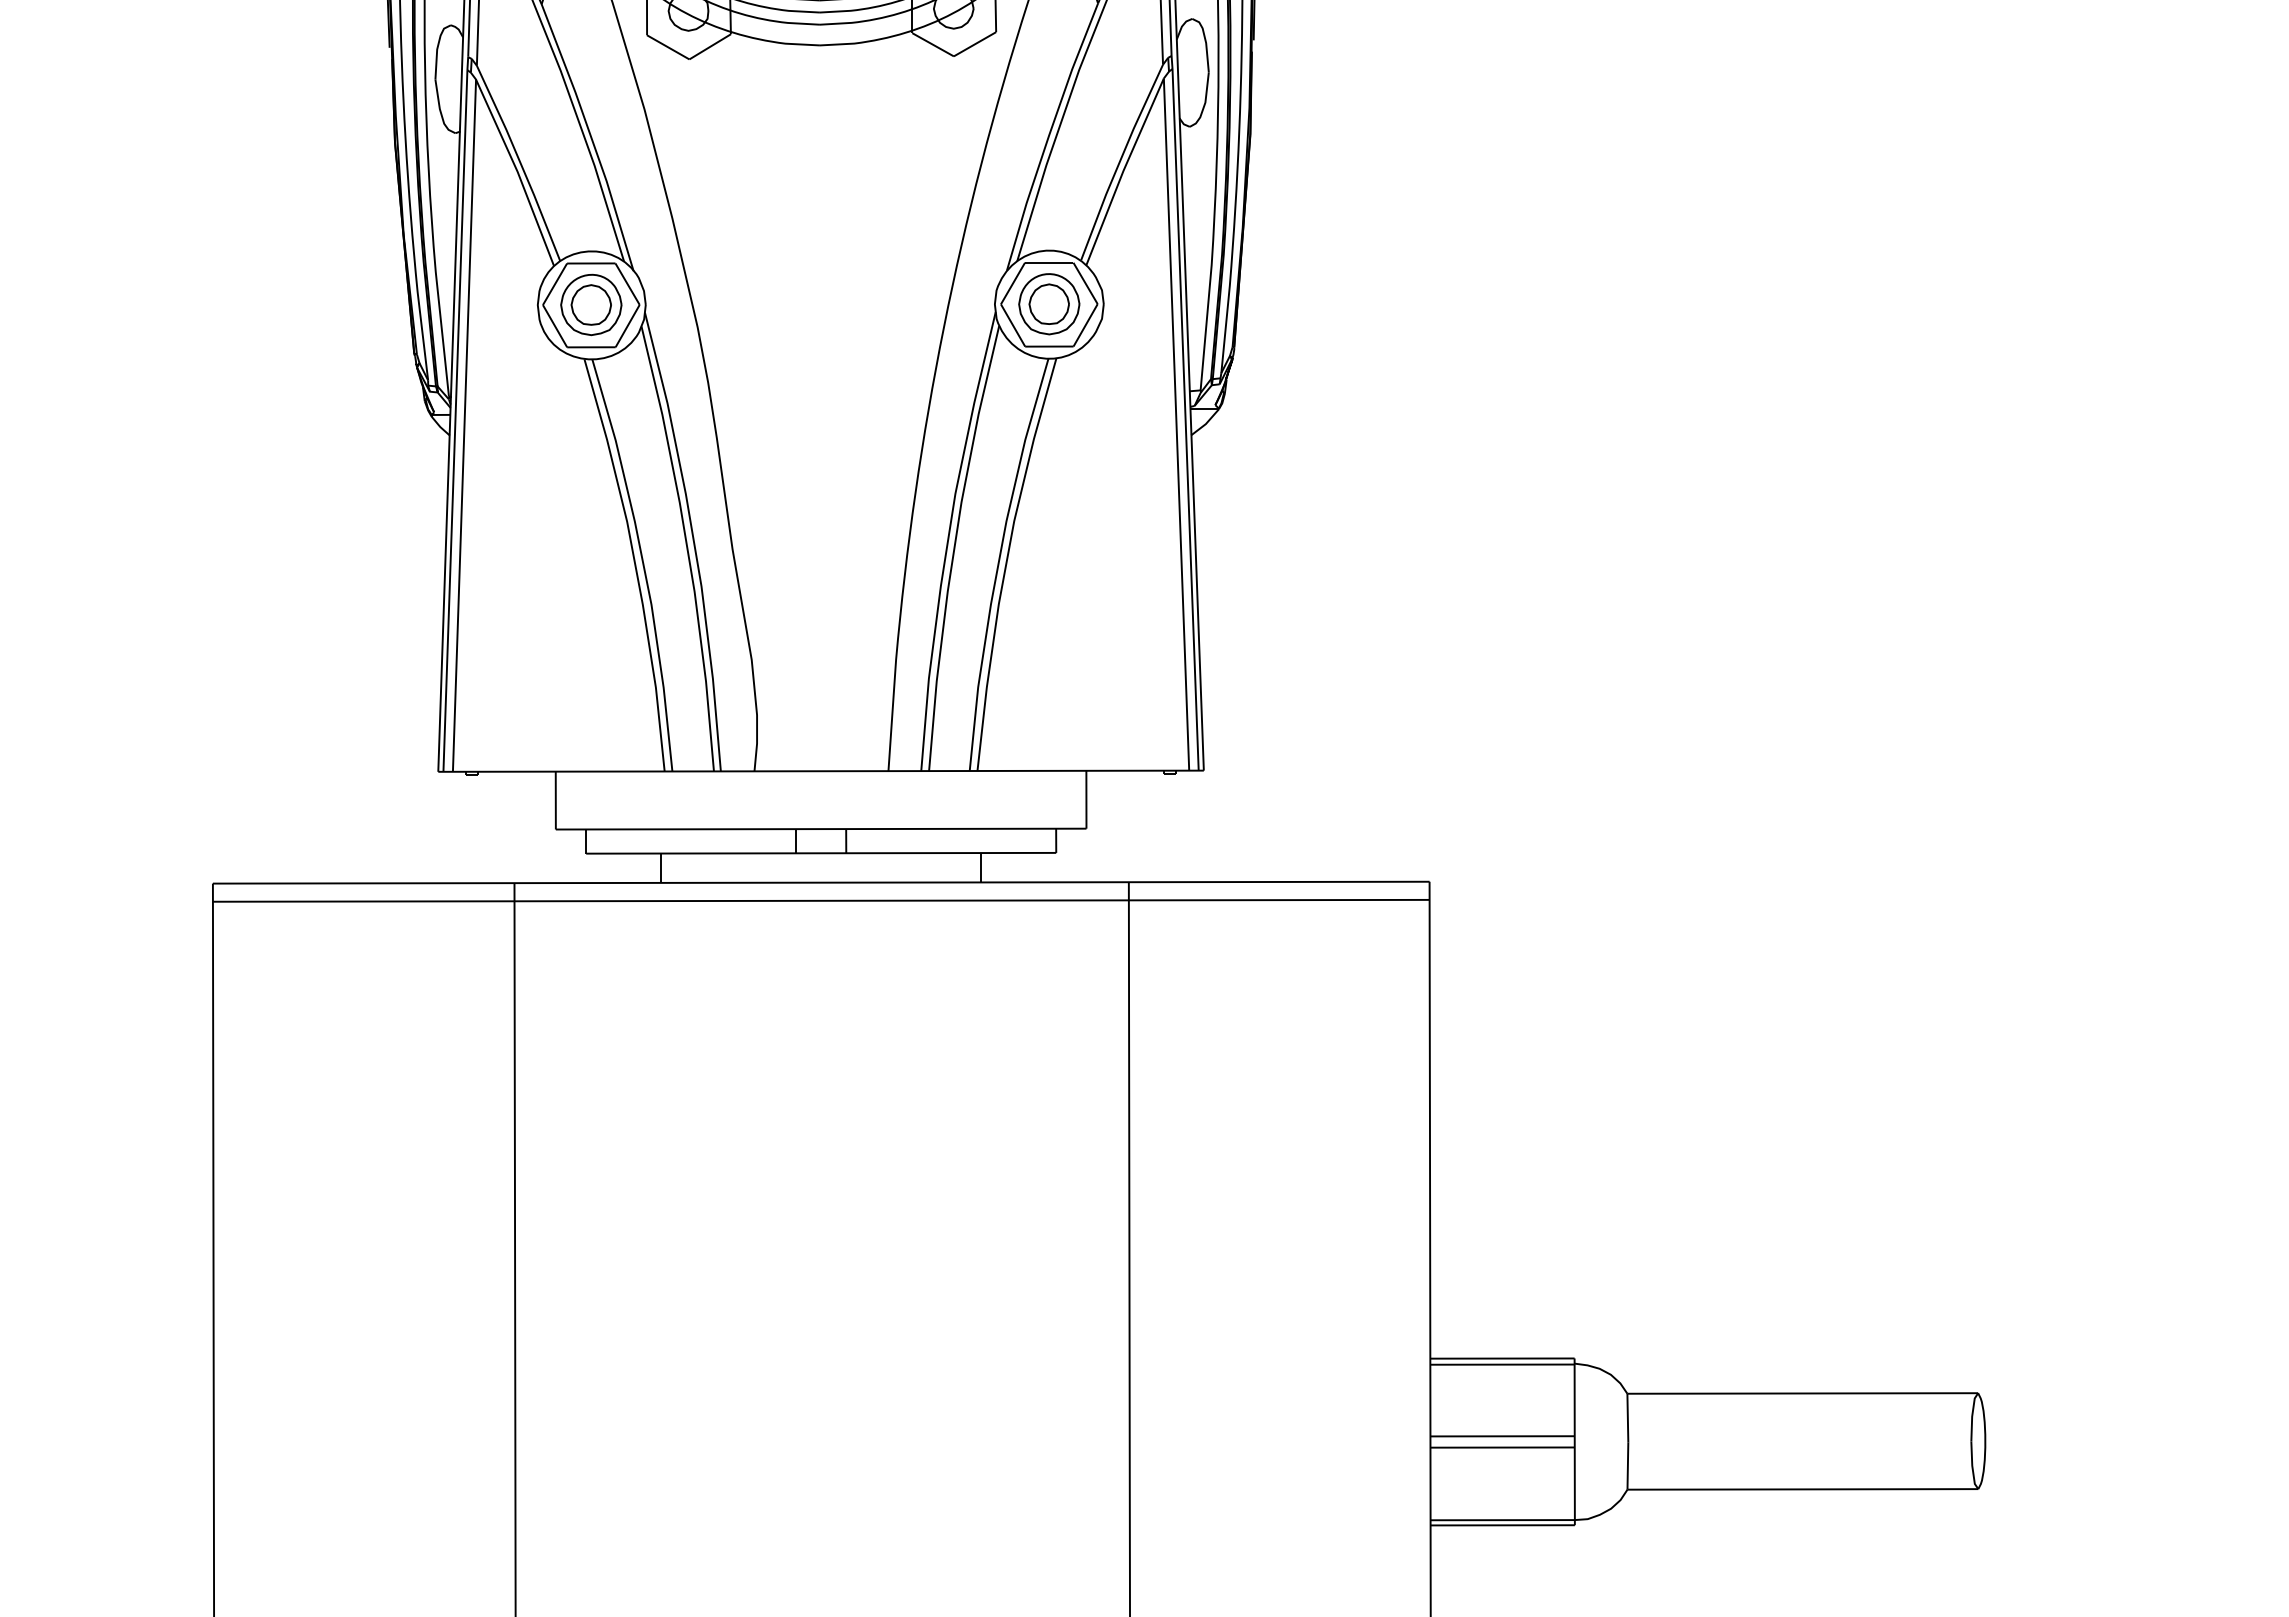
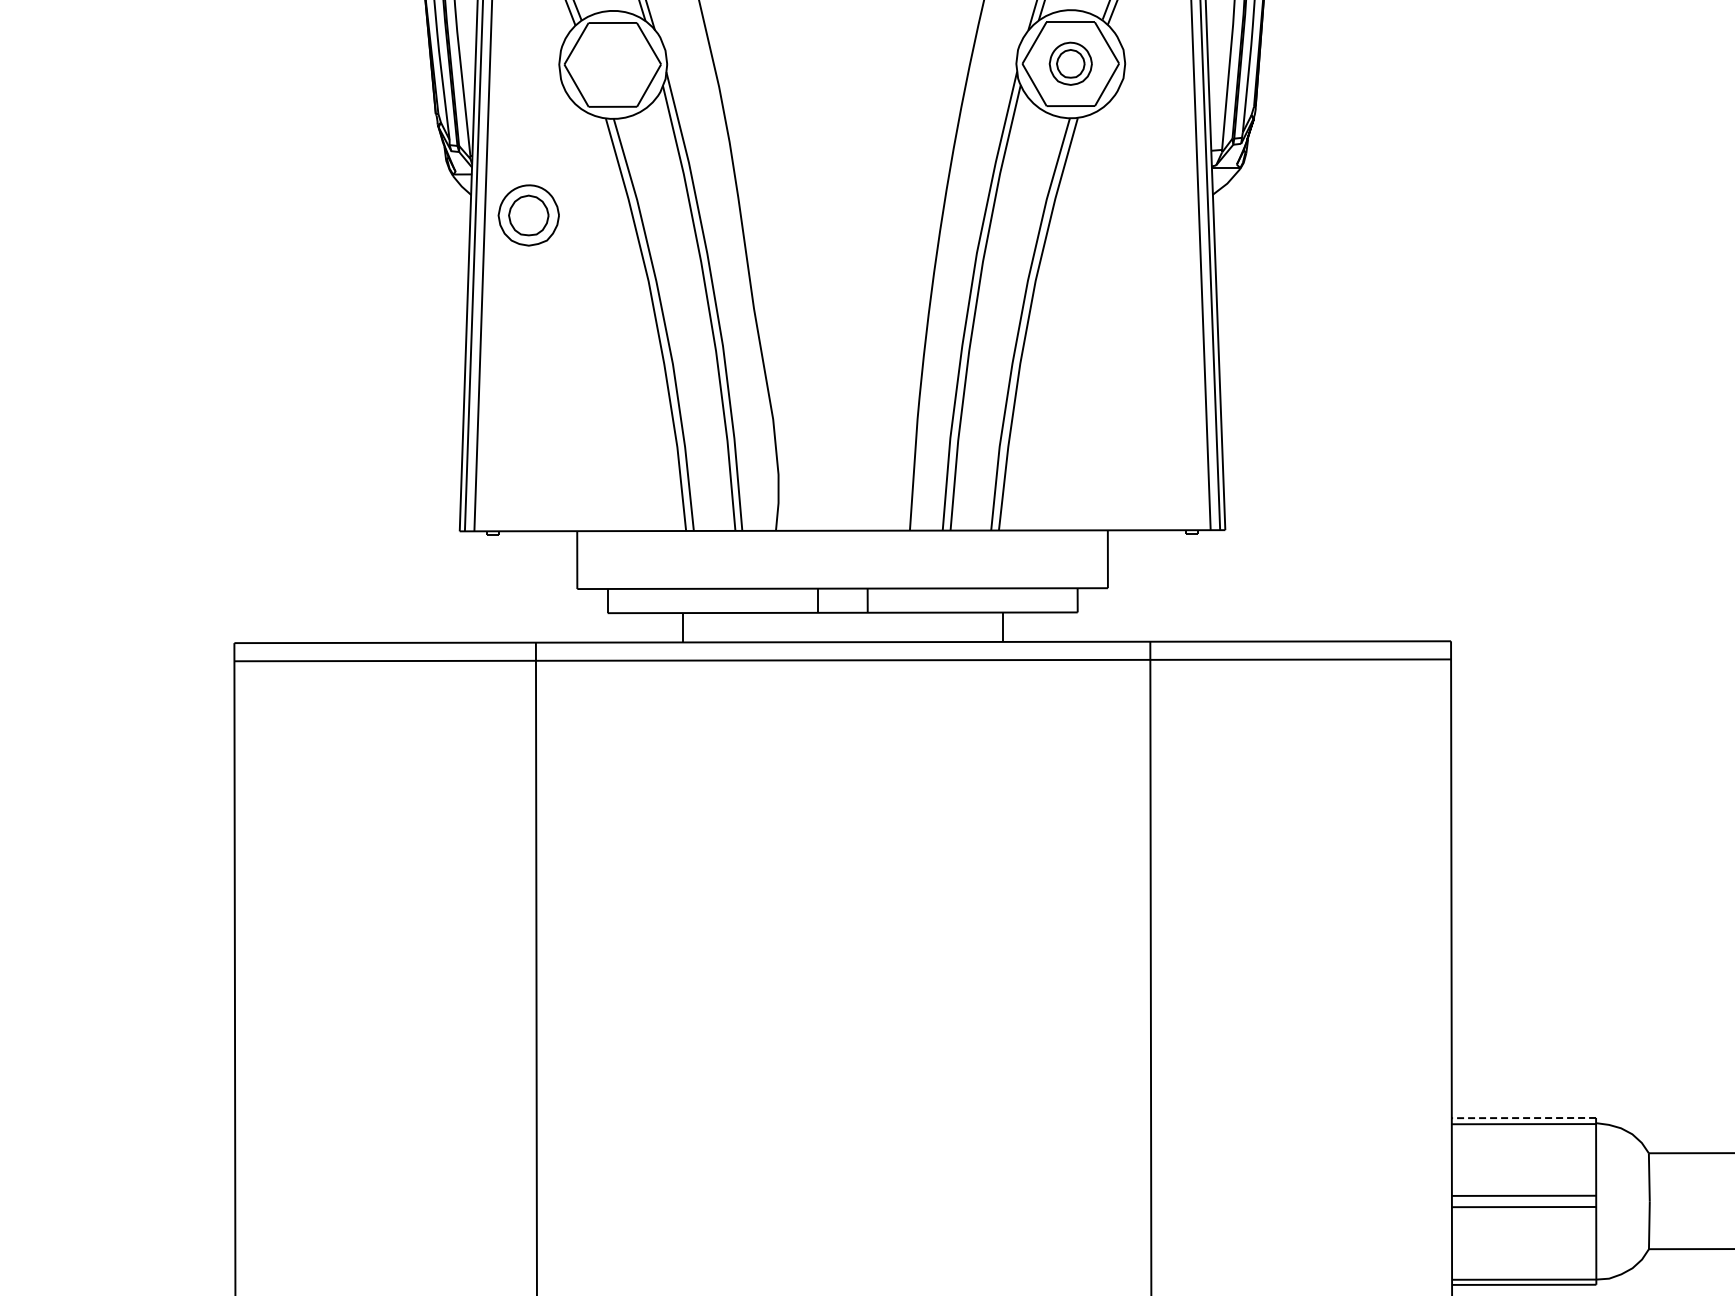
part: (591, 304) -> (528, 215), moved
part: (1049, 304) -> (1070, 64), size x0.7
line: (1501, 1358) -> (1522, 1118), solid -> dashed

